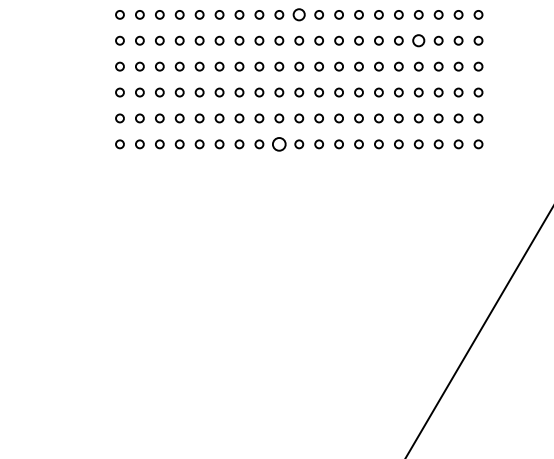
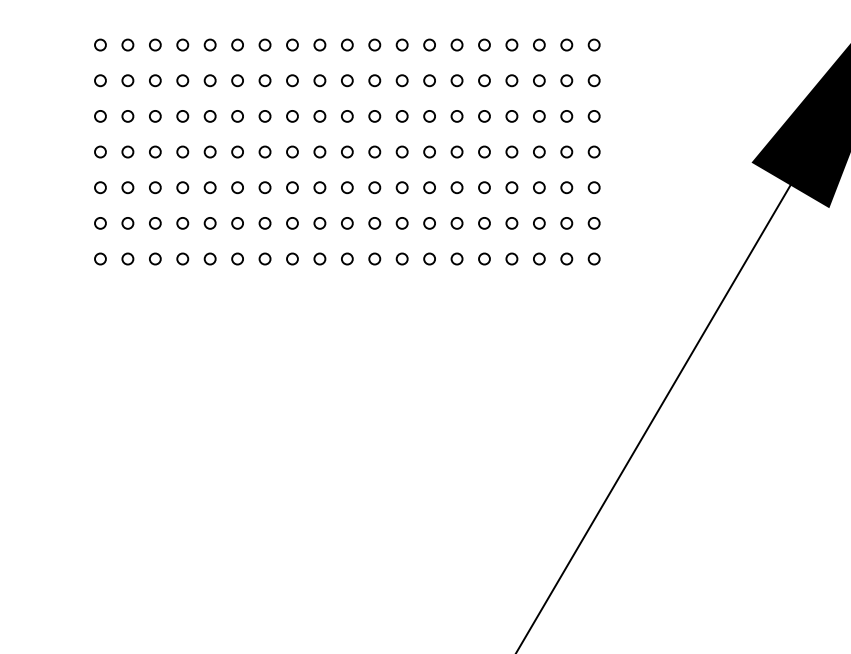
circle: (299, 14) -> (347, 80), size x0.71
circle: (418, 40) -> (511, 116), size x0.71
circle: (279, 143) -> (319, 258), size x0.62

